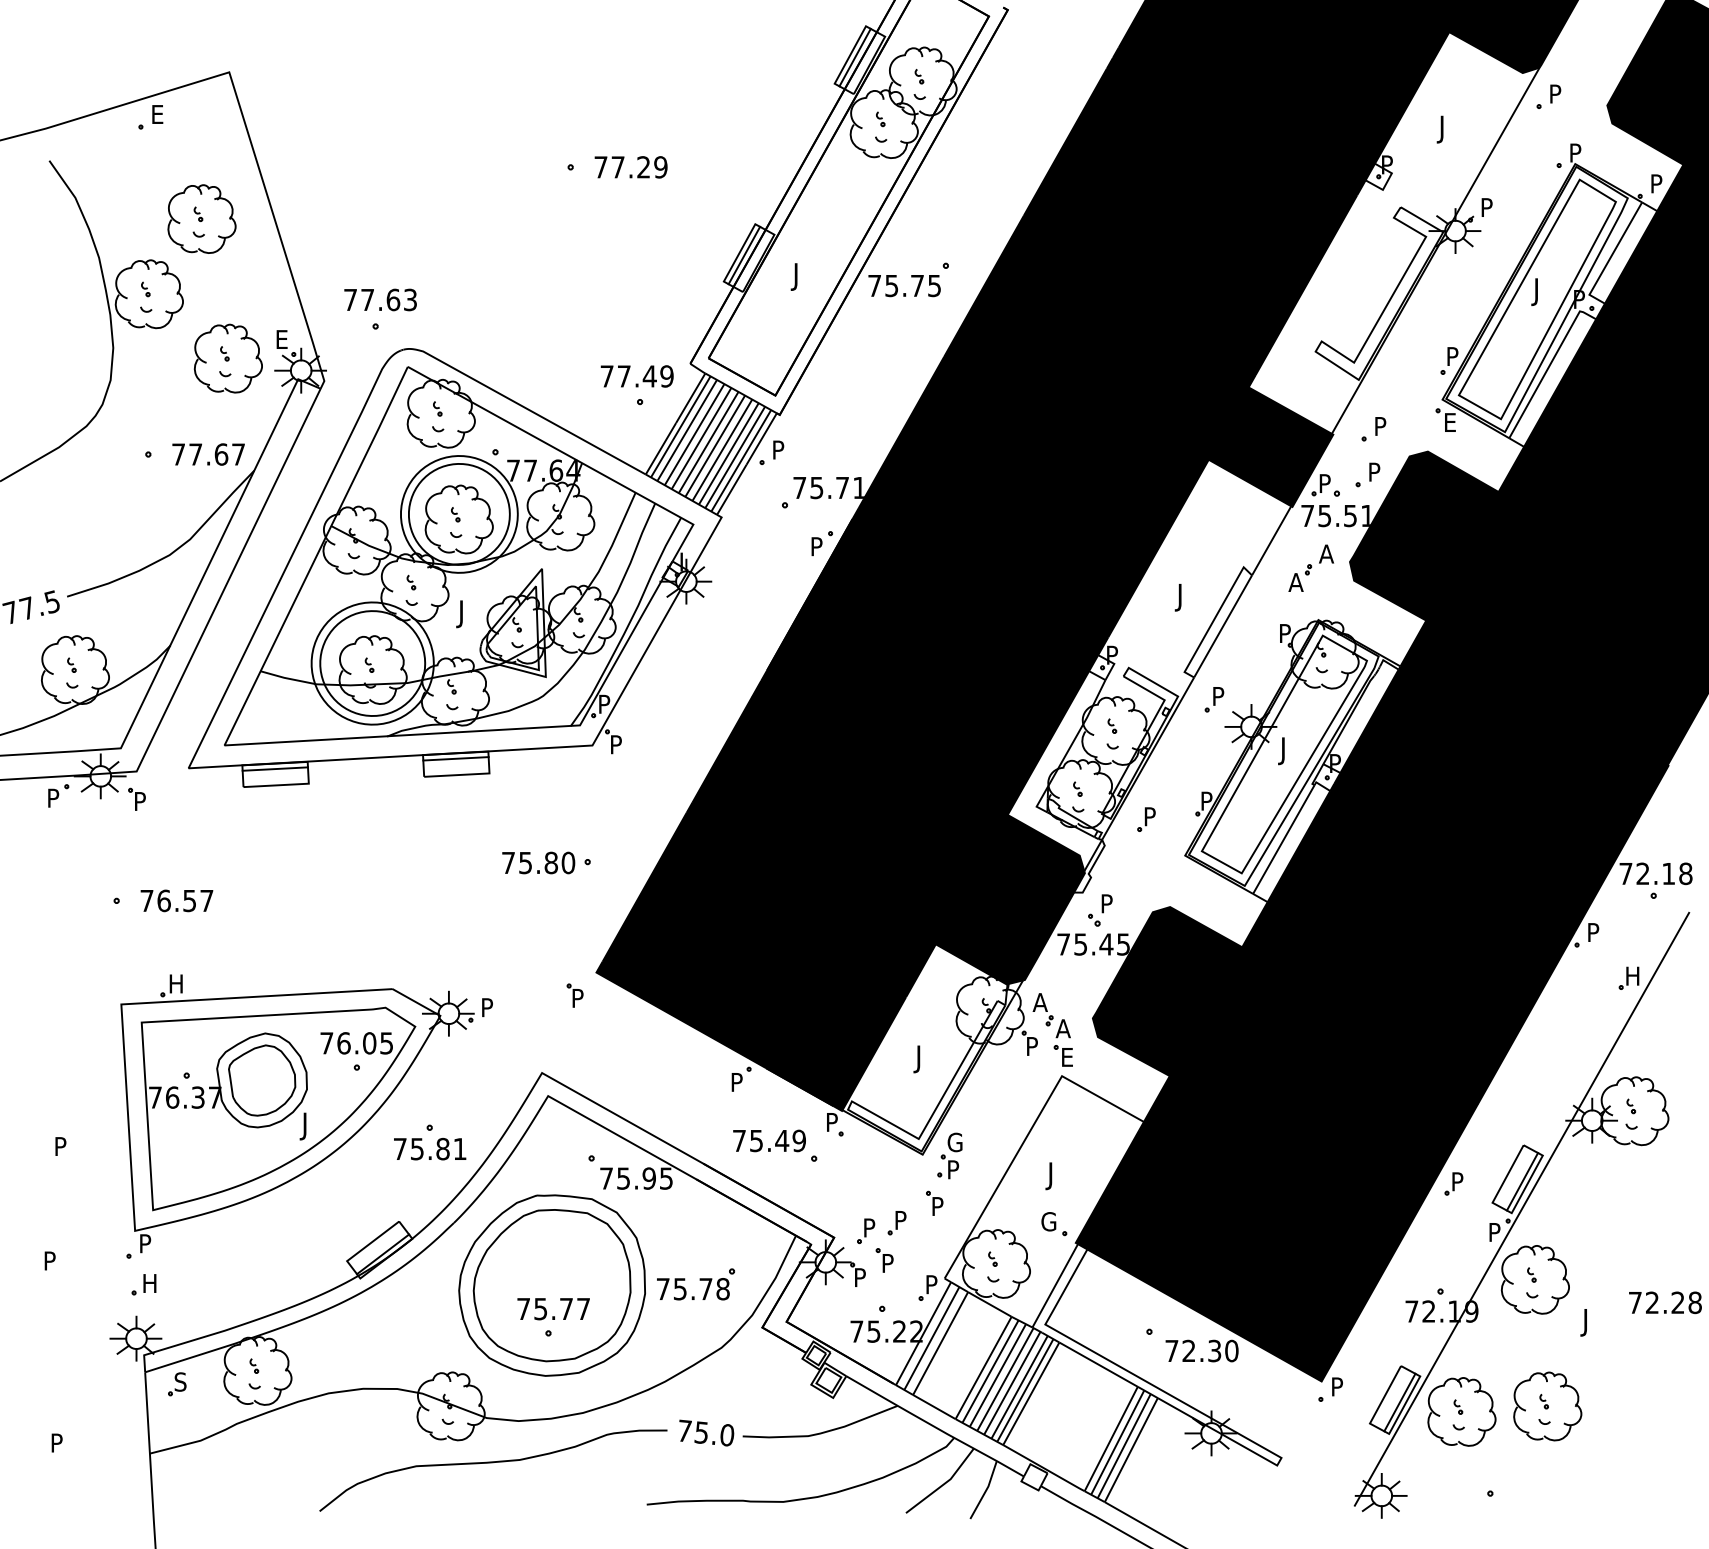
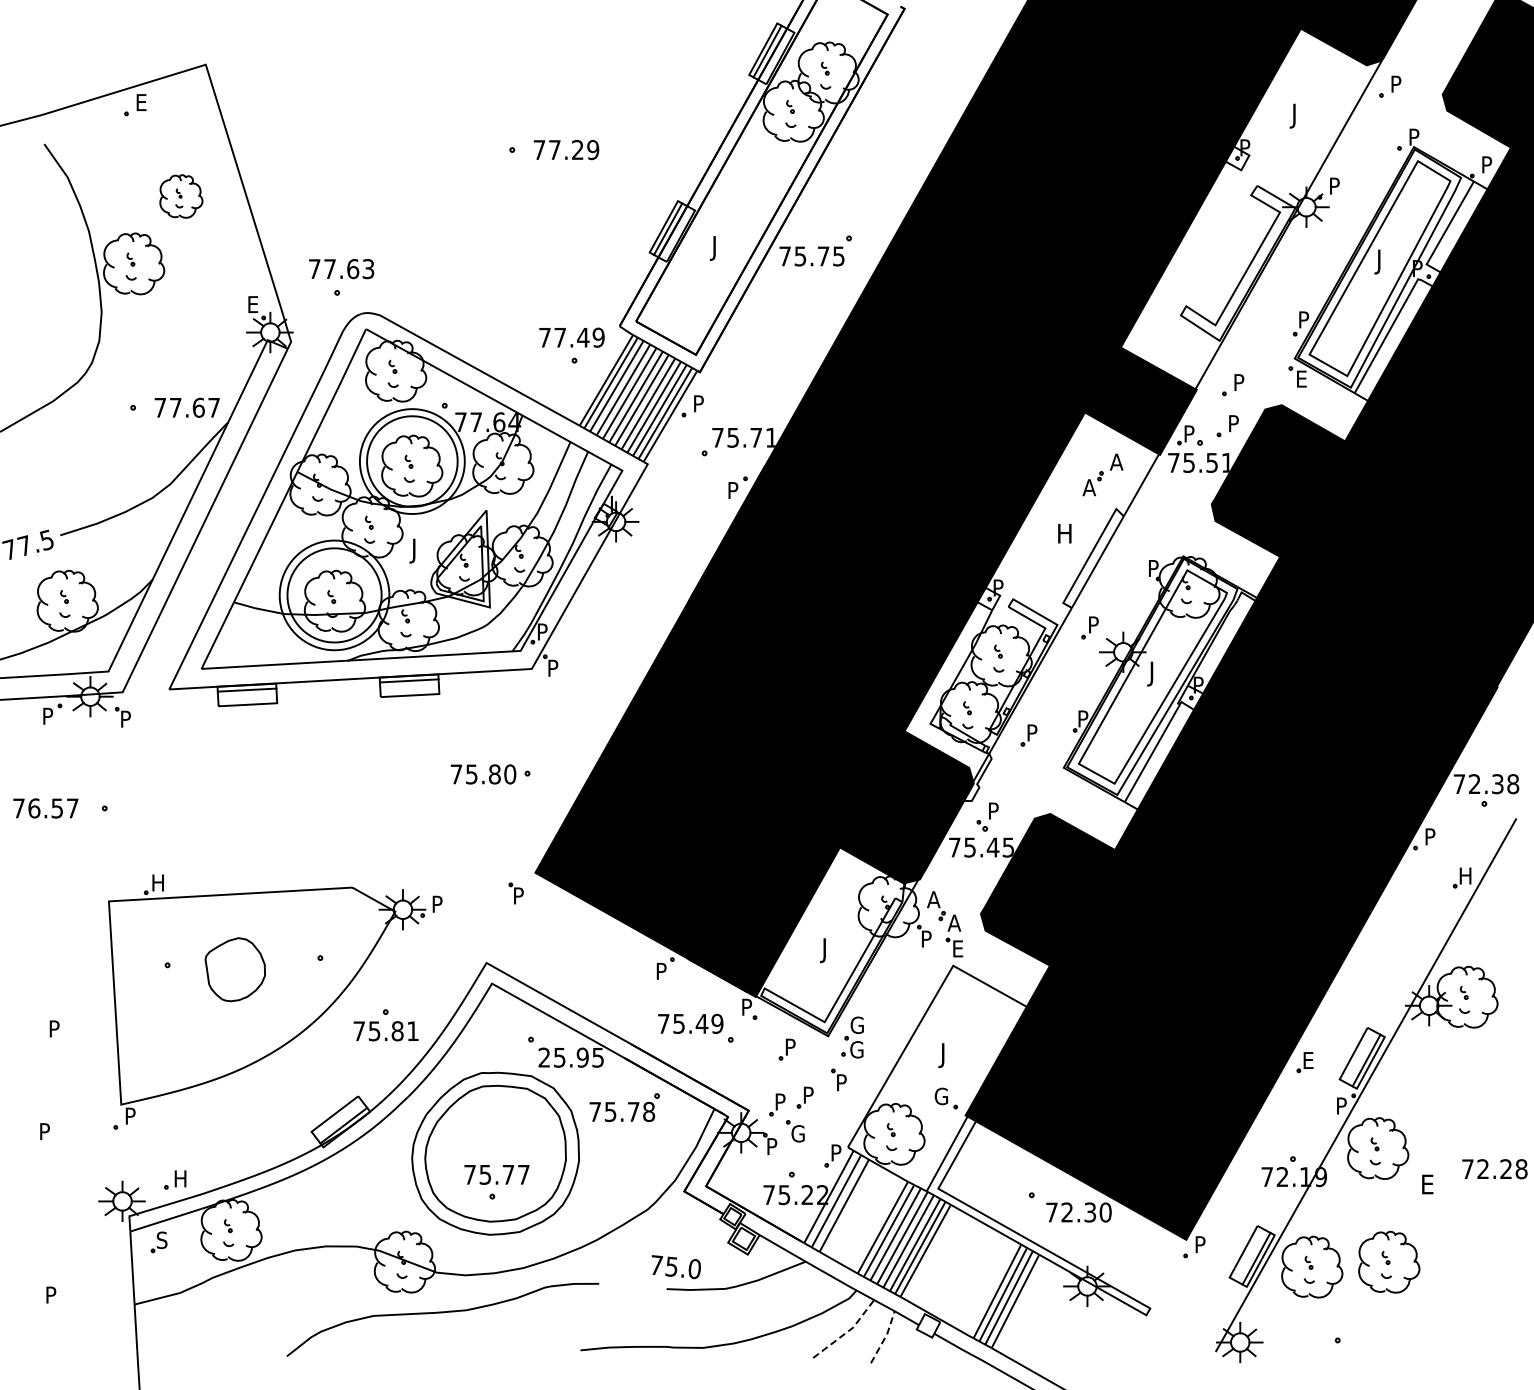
part: (202, 219) -> (181, 196), size x0.7
part: (228, 358) -> (205, 321), removed
part: (1310, 567) -> (1102, 474), moved
text: (1183, 597) -> (1062, 536), J -> H
text: (1668, 874) -> (1497, 784), 72.18 -> 72.38
text: (176, 900) -> (45, 808), moved
part: (277, 1108) -> (249, 994), removed
part: (876, 1169) -> (786, 1049), added
text: (954, 1169) -> (856, 1049), P -> G
text: (606, 1178) -> (544, 1057), 75.95 -> 25.95
text: (1458, 1181) -> (1309, 1060), P -> E
text: (888, 1263) -> (797, 1133), P -> G
part: (144, 1284) -> (175, 1179), moved
part: (695, 1284) -> (624, 1107), moved
text: (1588, 1322) -> (1425, 1186), J -> E
text: (705, 1433) -> (675, 1267), moved
line: (944, 1483) -> (847, 1331), solid -> dashed
line: (986, 1490) -> (885, 1337), solid -> dashed

